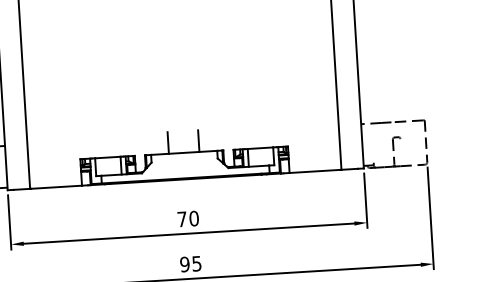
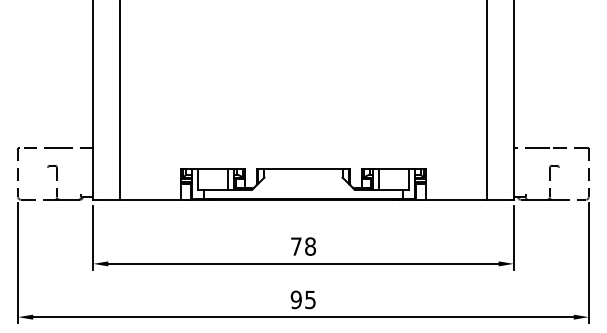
line: (198, 140) -> (321, 155), removed
line: (168, 142) -> (285, 155), removed
text: (194, 218) -> (310, 246), 70 -> 78

